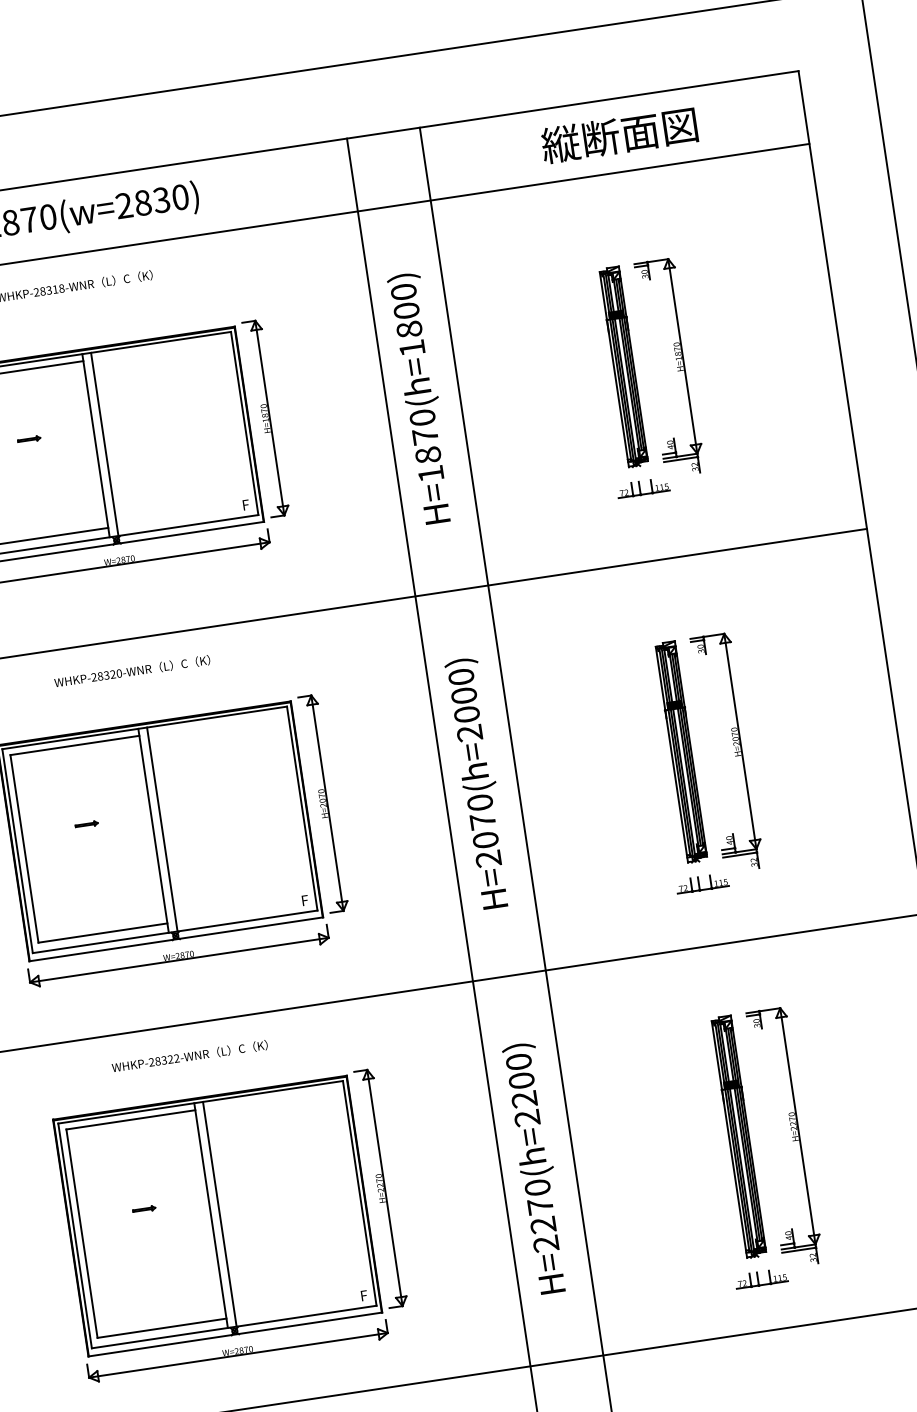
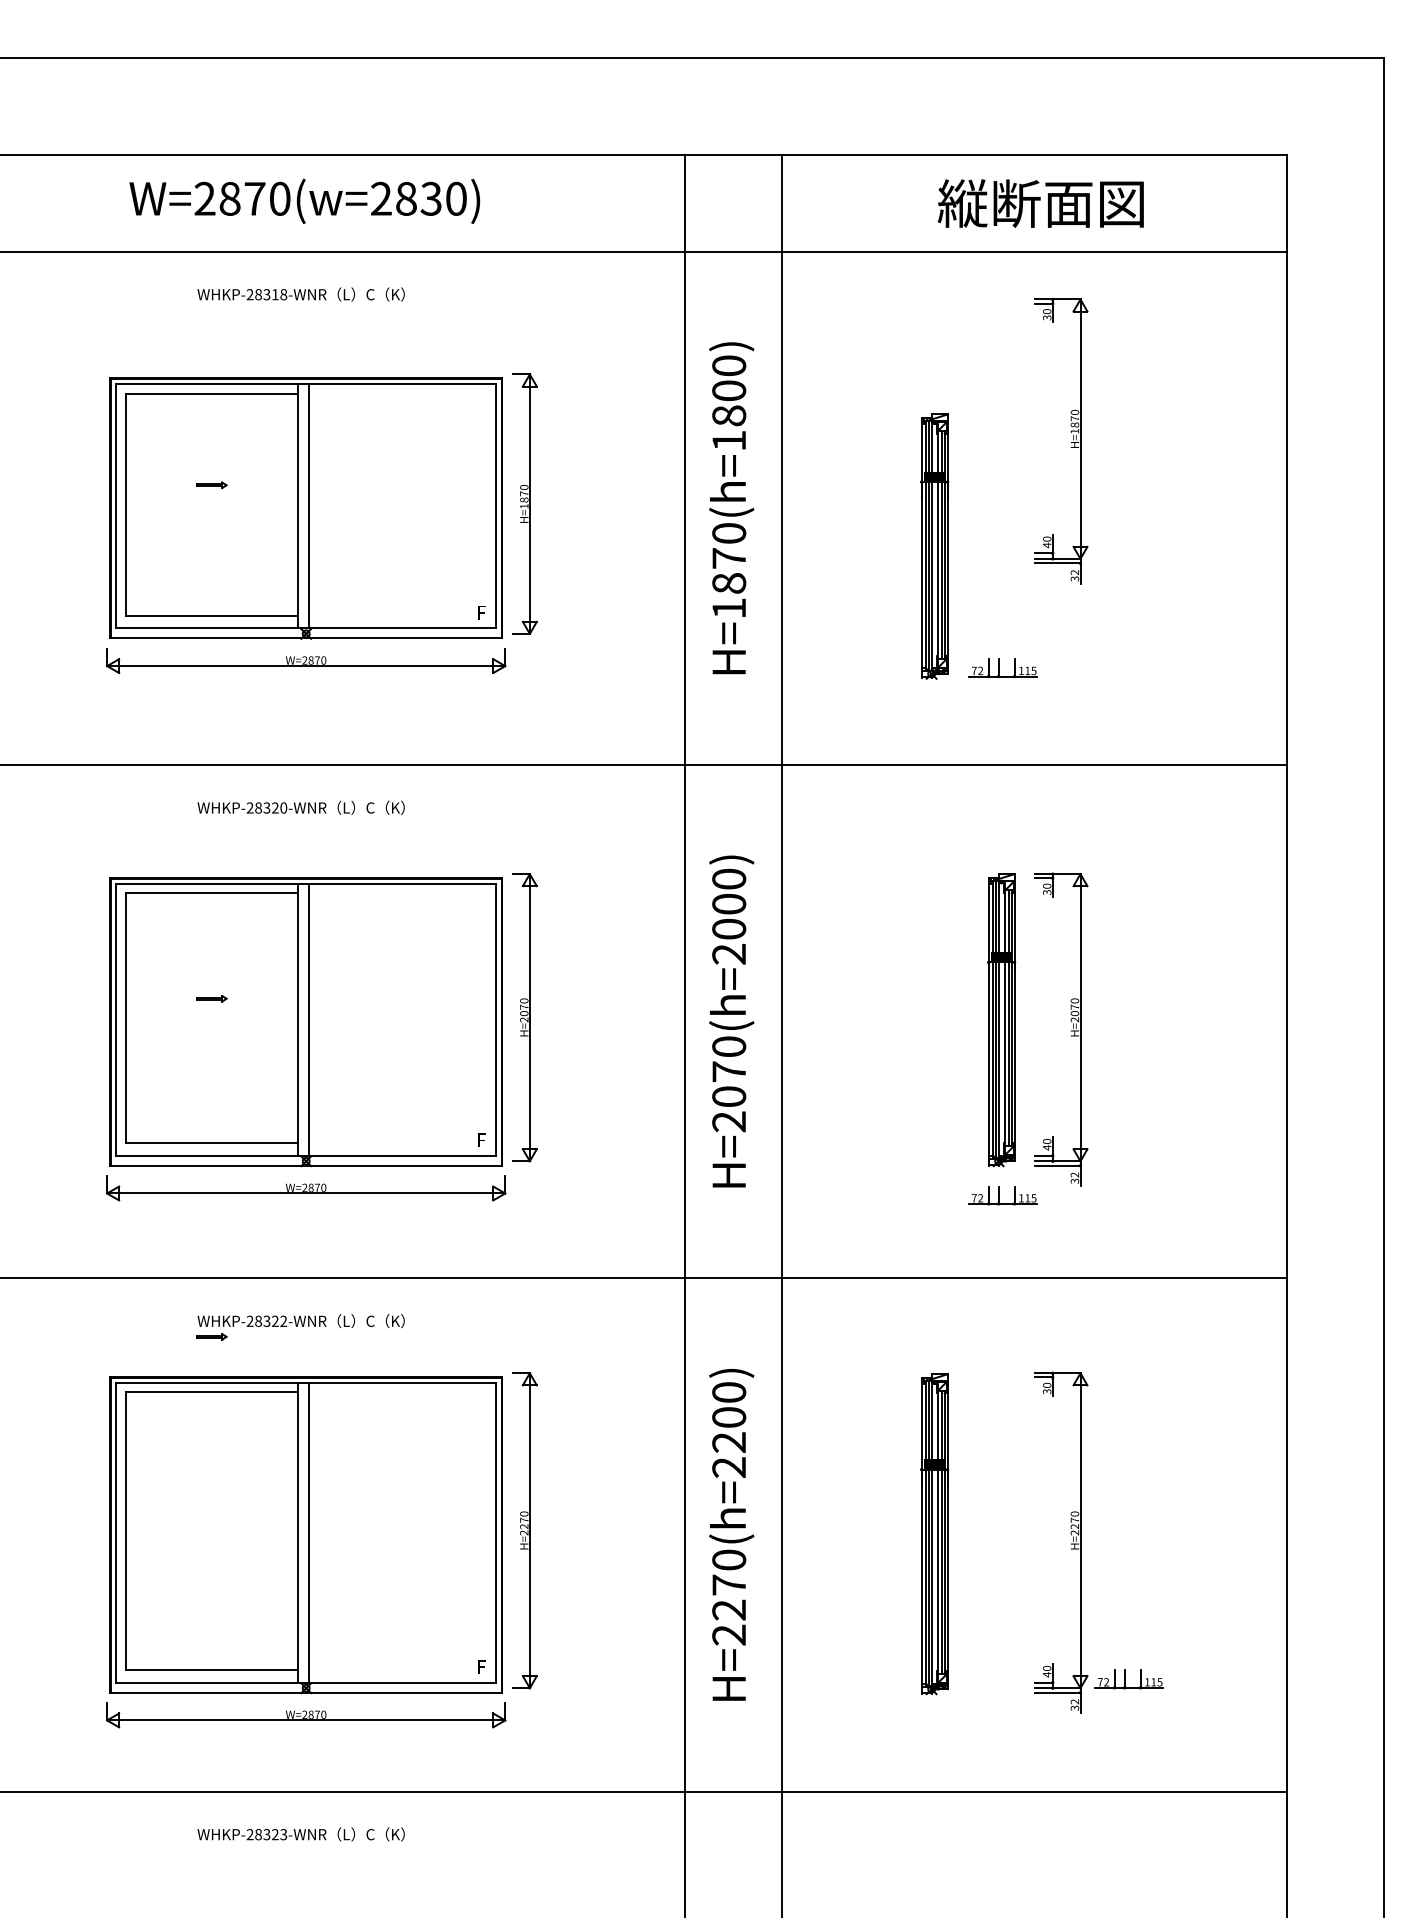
part: (623, 366) -> (934, 546), moved
part: (676, 367) -> (1070, 442), moved
part: (738, 1137) -> (934, 1534), moved
part: (144, 1209) -> (211, 1336), moved
part: (760, 1278) -> (1128, 1679), moved

